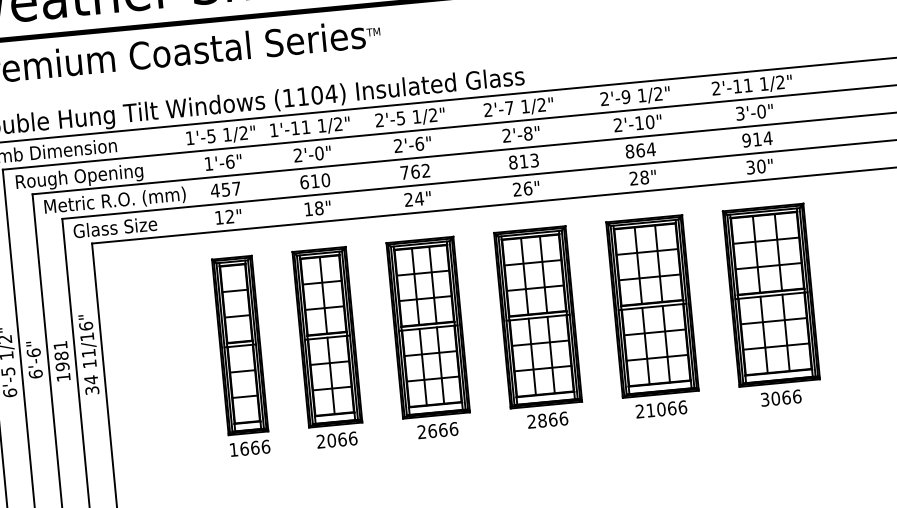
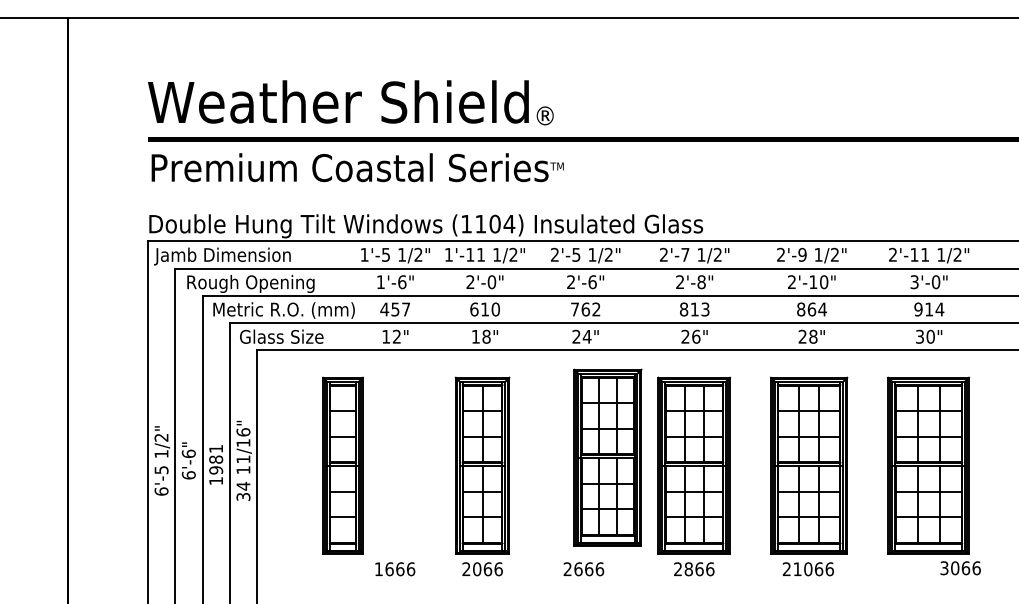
part: (427, 327) -> (607, 457), moved
part: (239, 345) -> (342, 465), moved
text: (781, 398) -> (960, 568), moved

